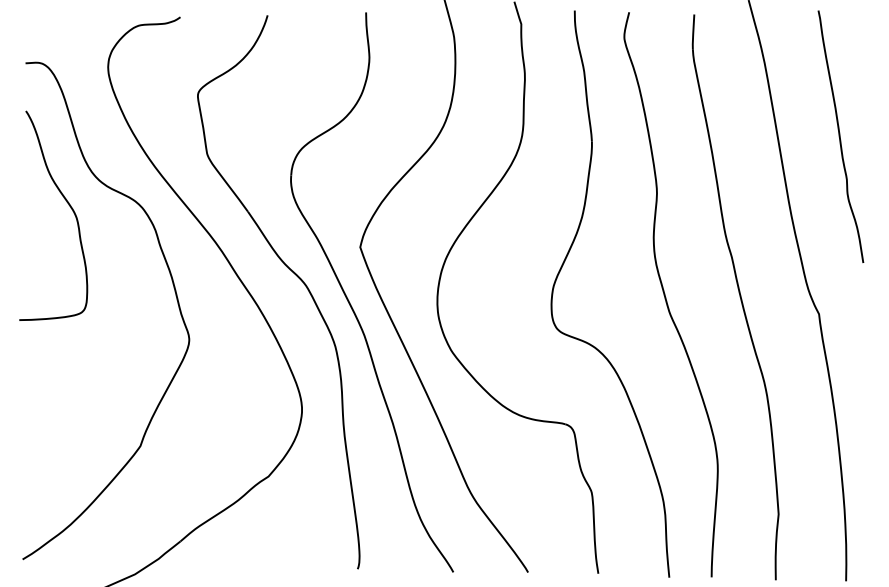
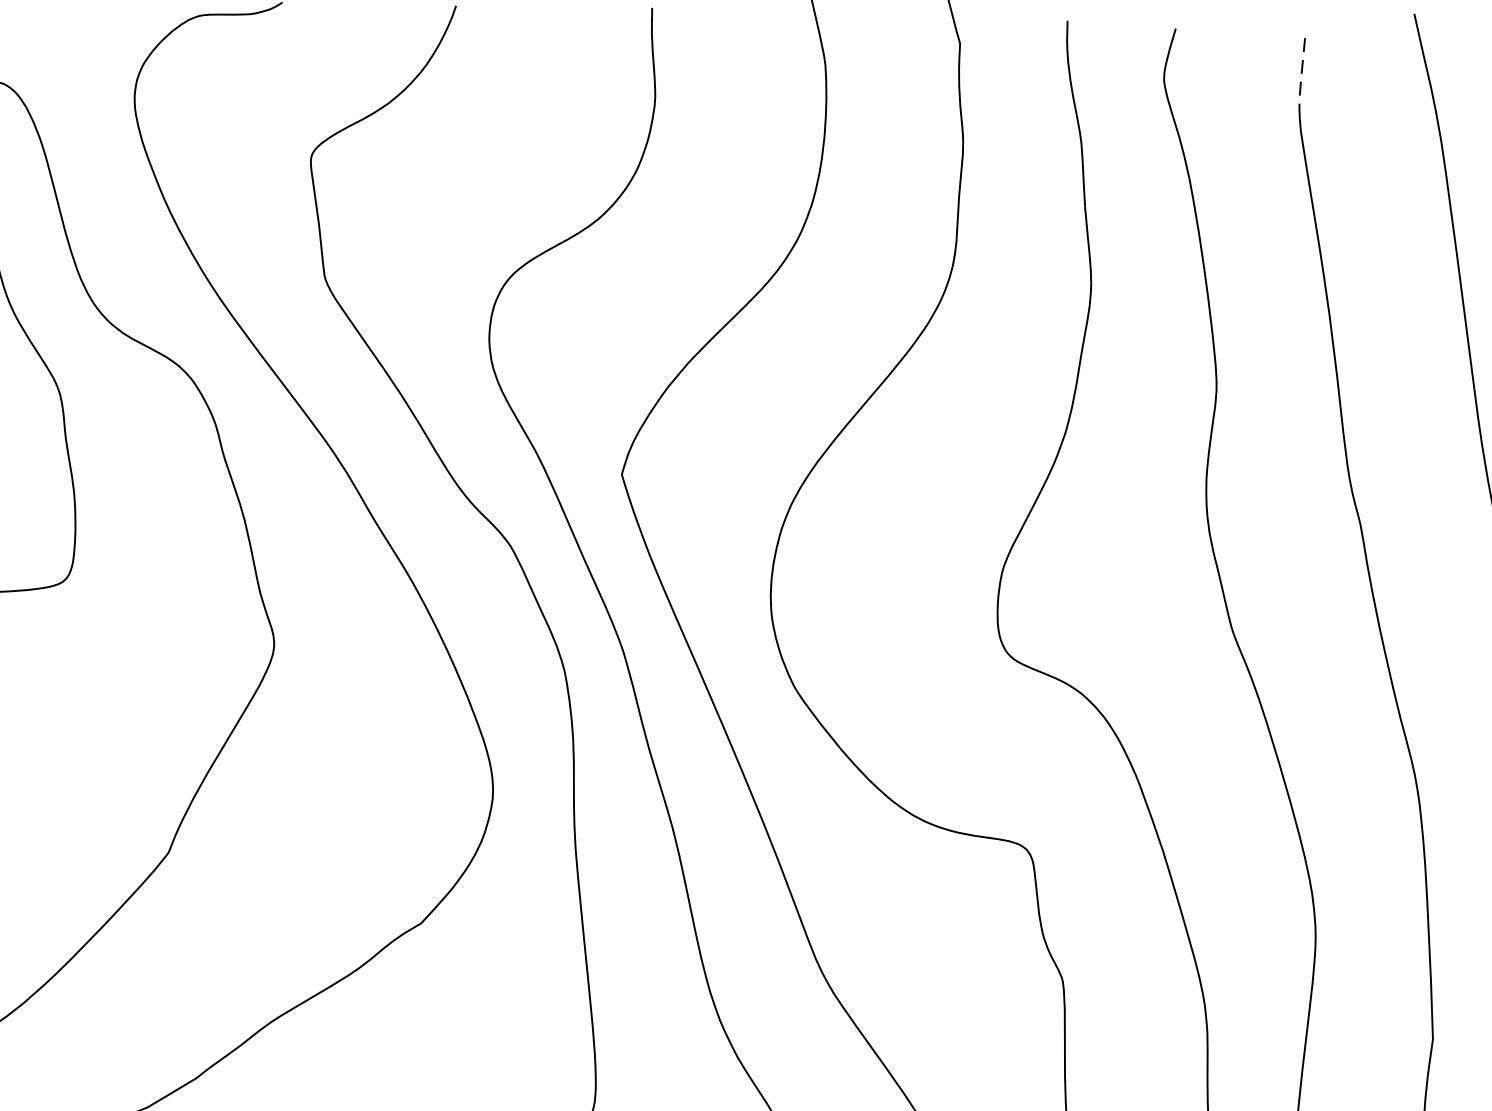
line: (693, 33) -> (1301, 75), solid -> dashed

